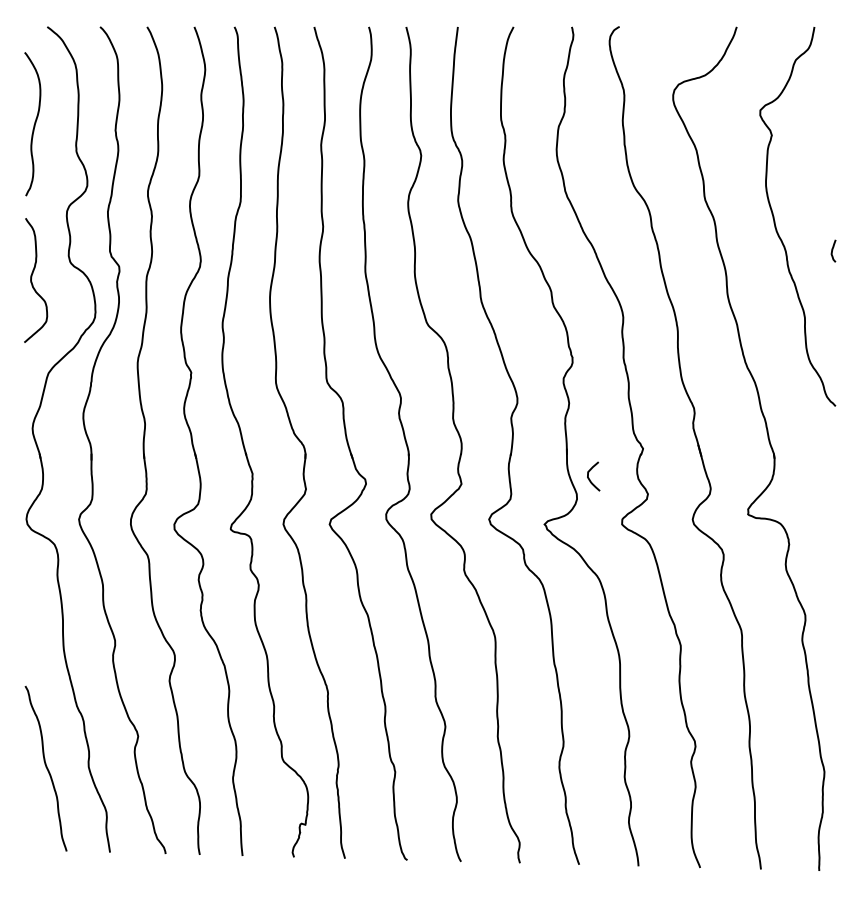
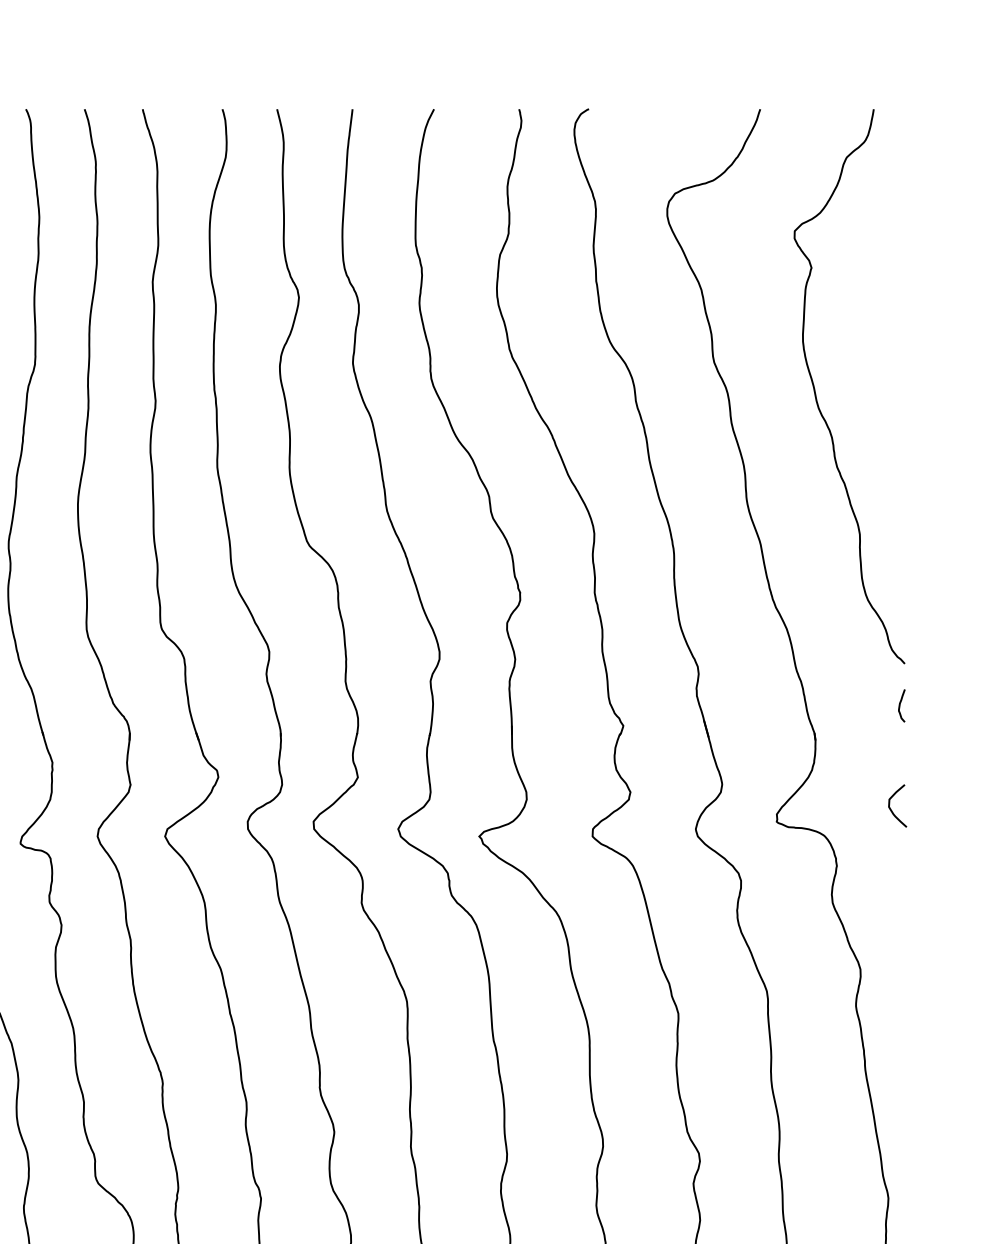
curve: (833, 250) -> (901, 705), moved
curve: (589, 477) -> (891, 807), moved

